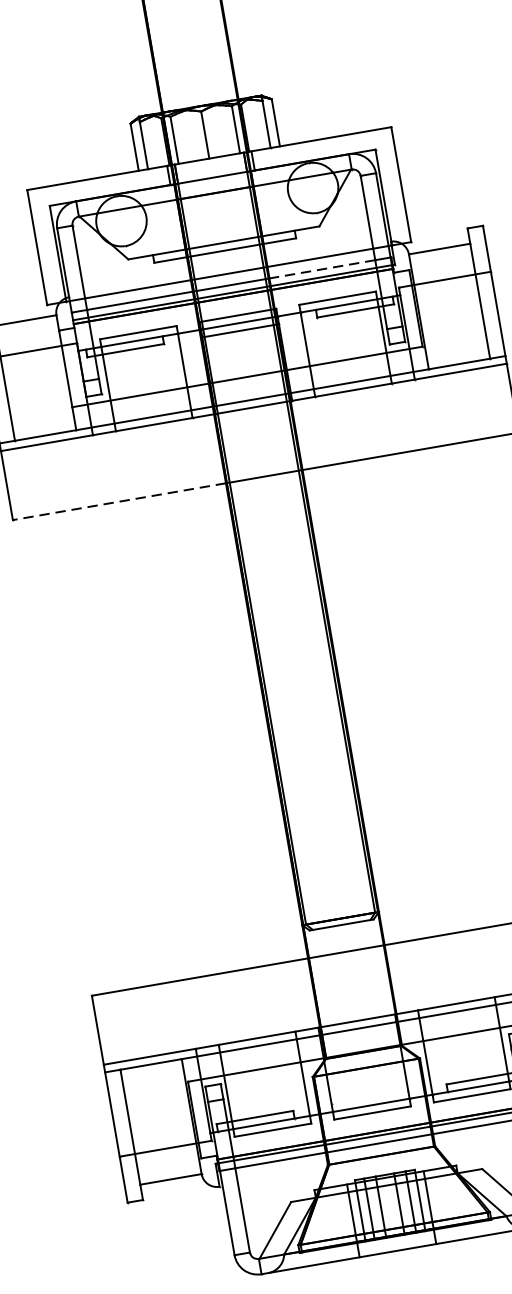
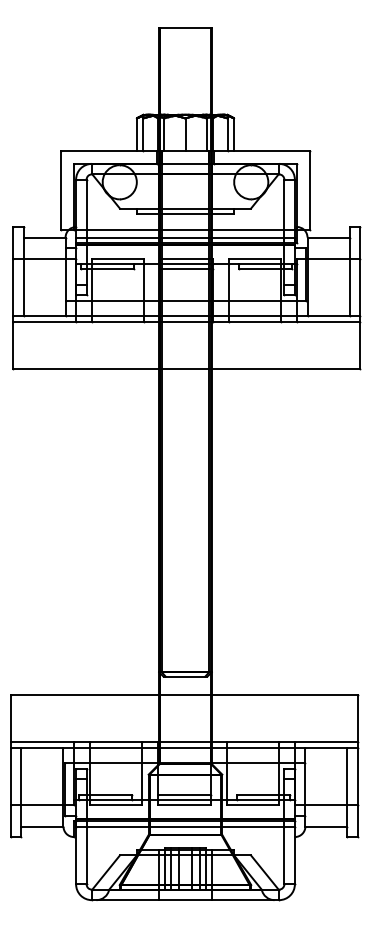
line: (321, 269) -> (247, 237), dashed -> solid
line: (118, 501) -> (85, 368), dashed -> solid
line: (369, 1096) -> (184, 794), added

